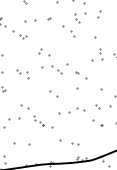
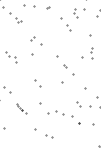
part: (56, 69) -> (45, 59), removed
part: (76, 110) -> (55, 113), moved
part: (43, 121) -> (22, 108), size x0.6

